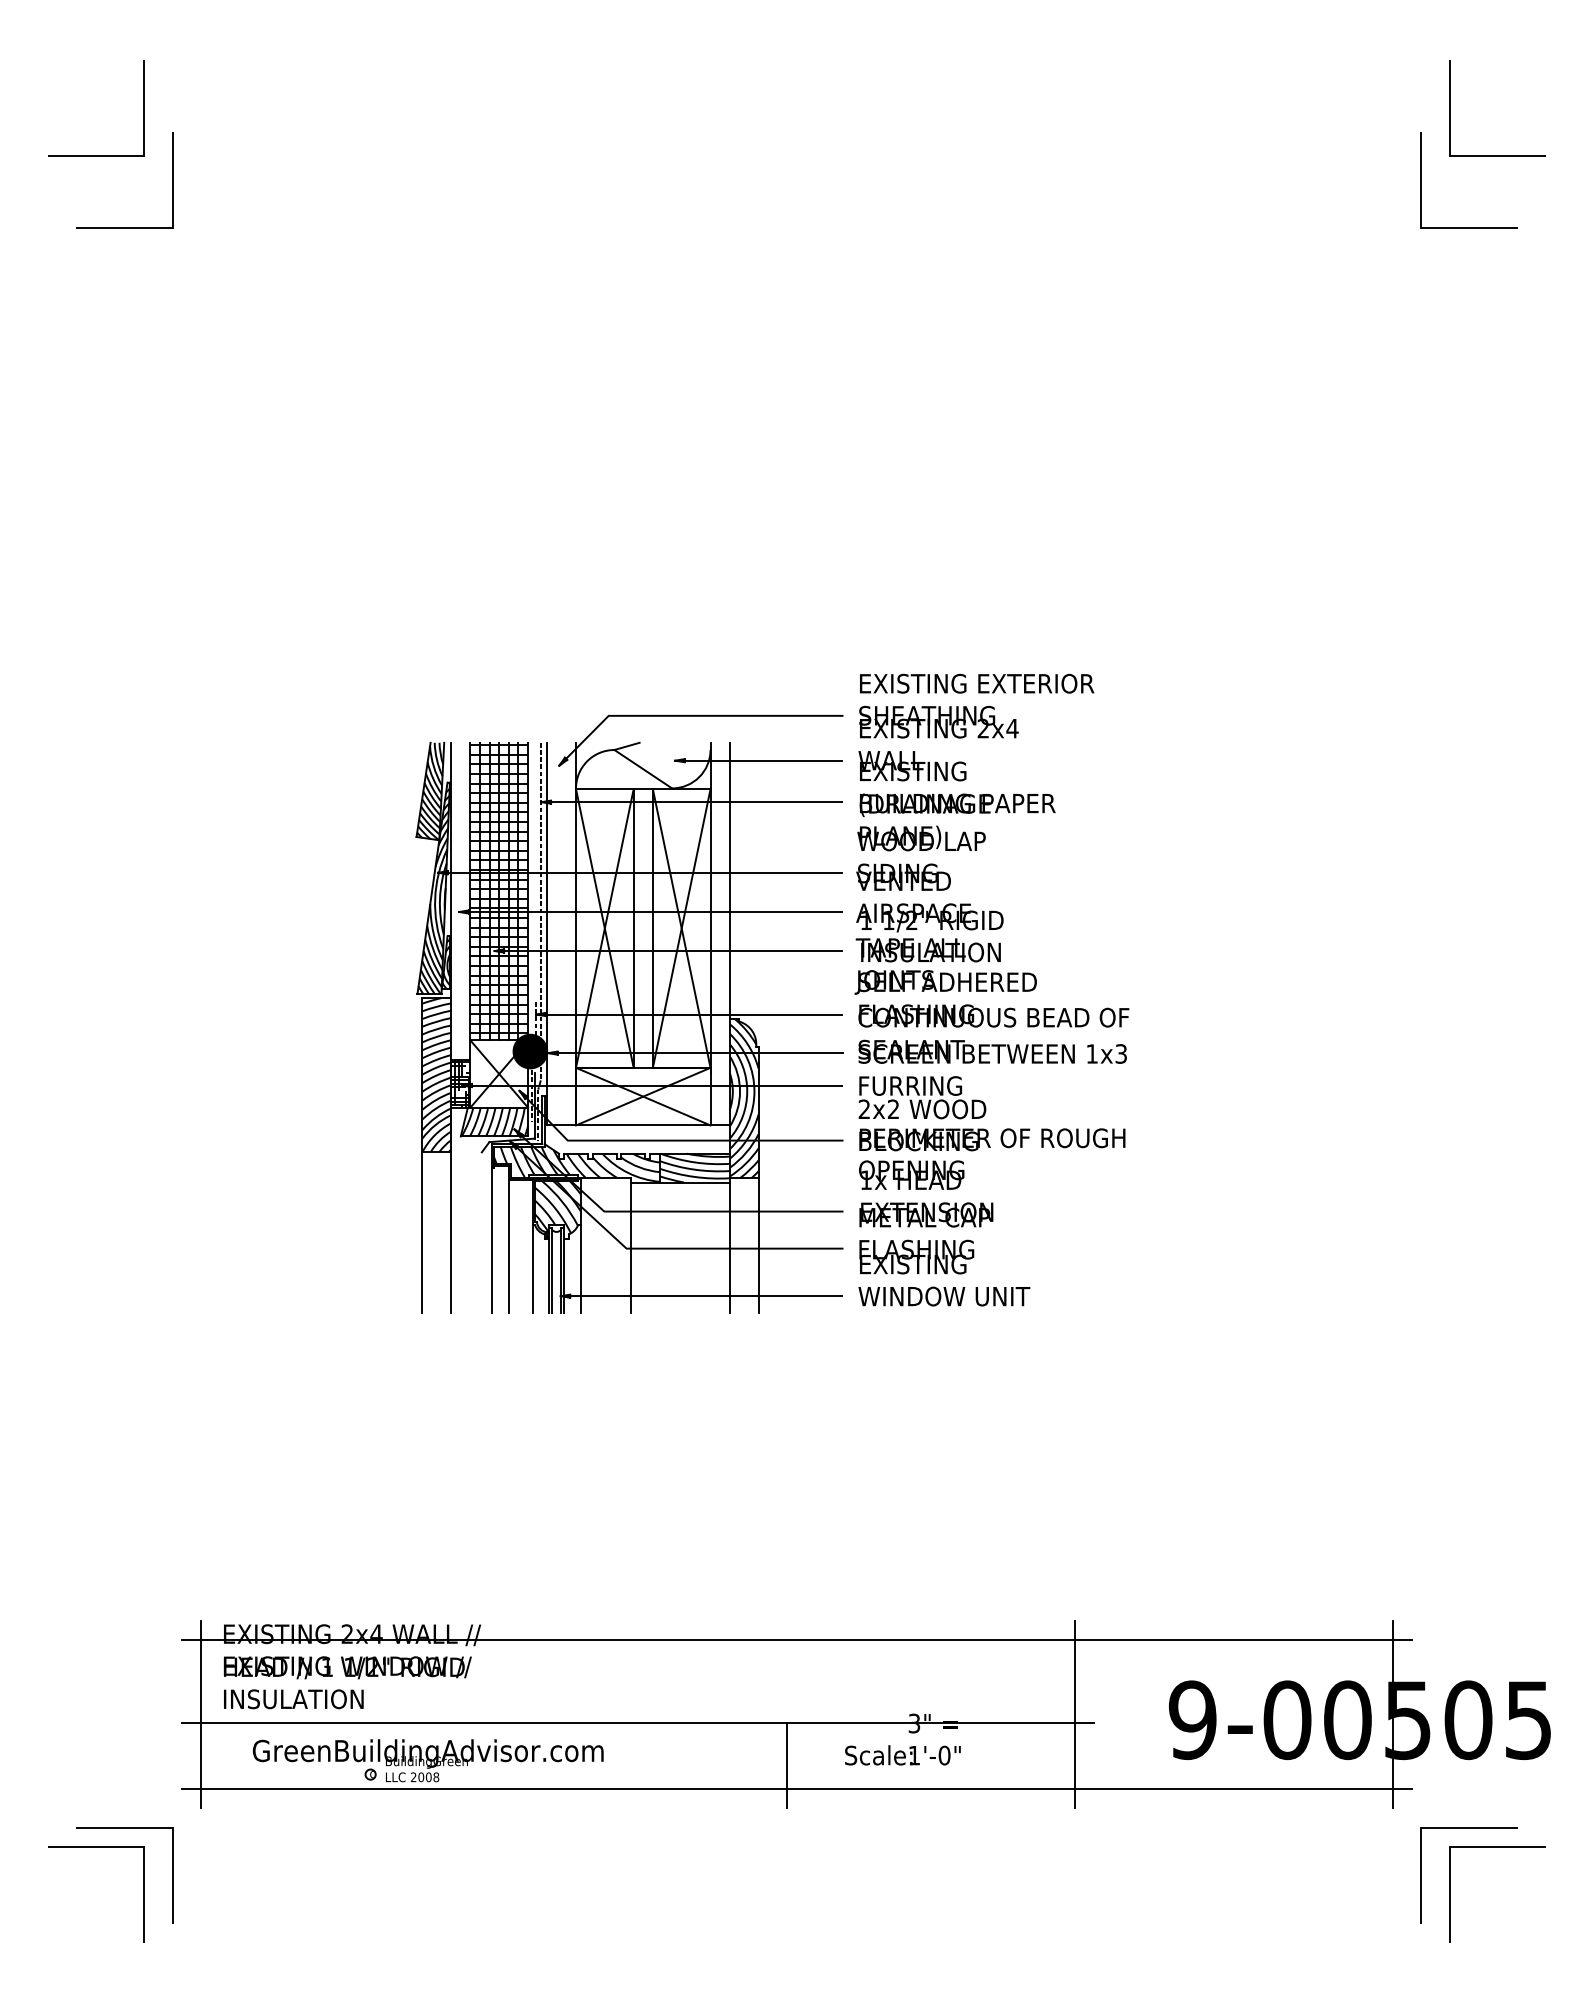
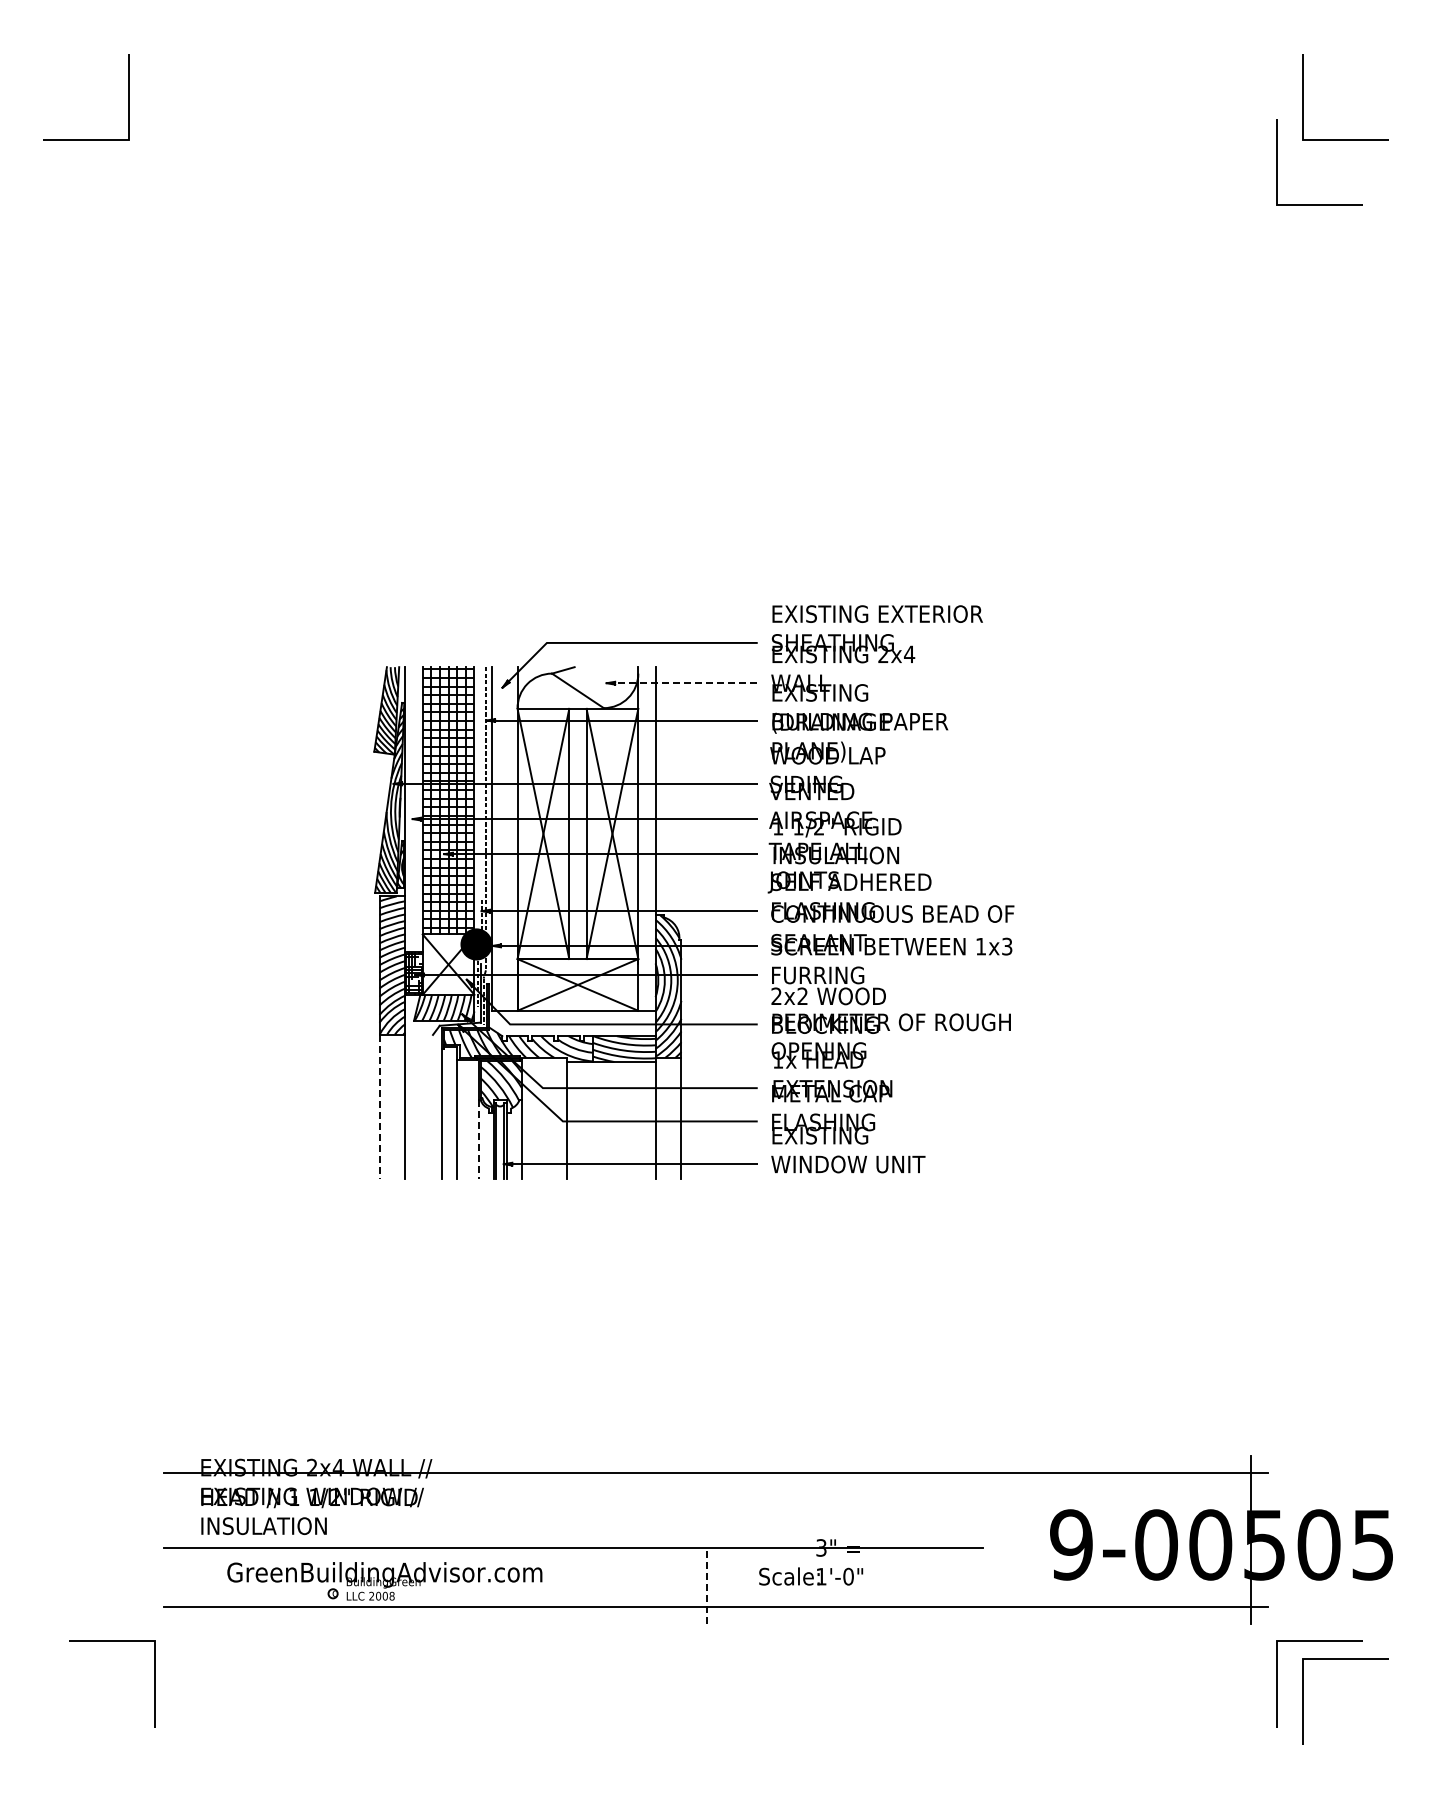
line: (171, 180) -> (154, 162), removed
line: (759, 760) -> (682, 683), solid -> dashed
line: (422, 1233) -> (379, 1107), solid -> dashed
line: (532, 1268) -> (478, 1139), solid -> dashed
line: (201, 1714) -> (181, 1539), removed
line: (1074, 1714) -> (965, 1539), removed
line: (786, 1765) -> (706, 1585), solid -> dashed
line: (96, 1847) -> (86, 1659), removed

